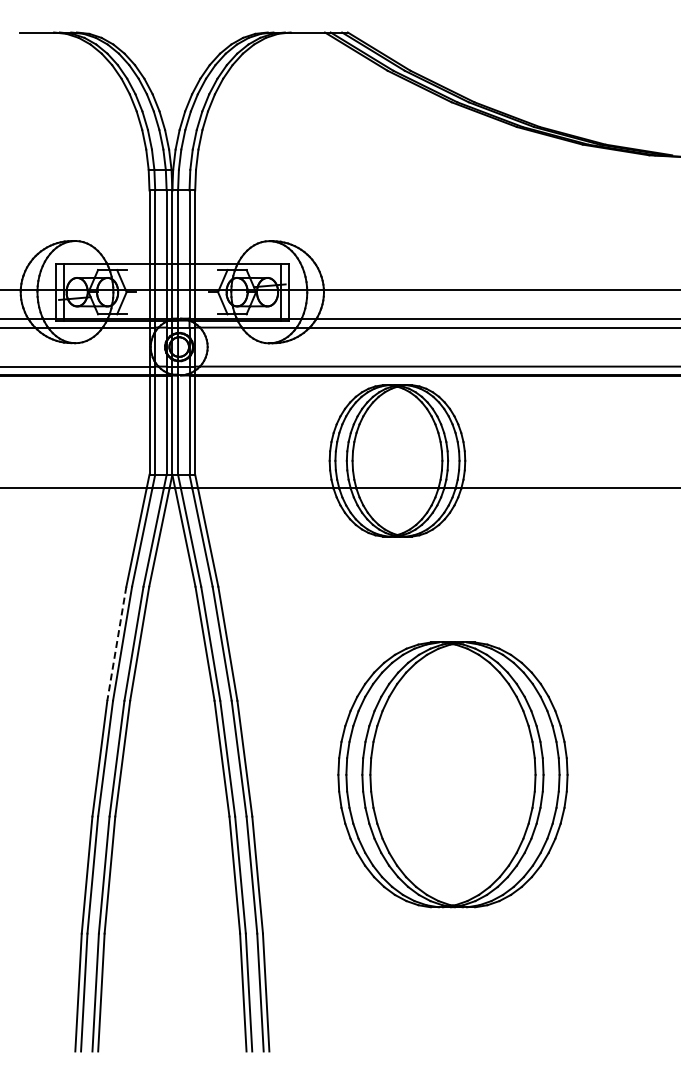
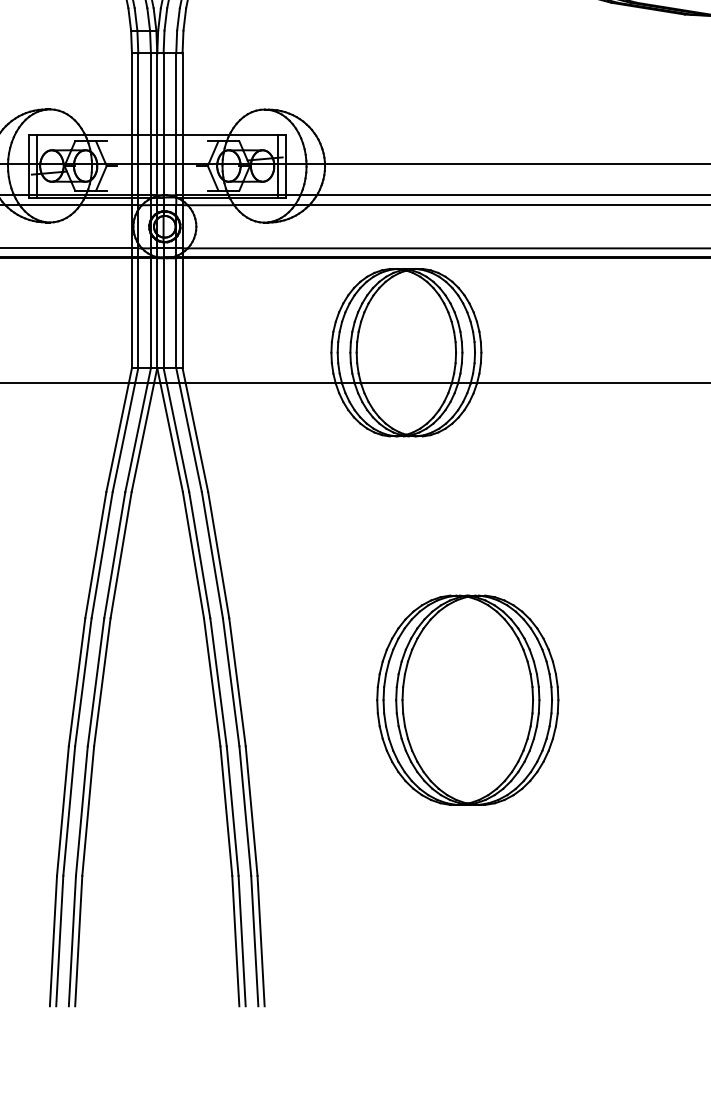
line: (116, 643) -> (95, 554), dashed -> solid
part: (452, 774) -> (467, 699), size x0.71

